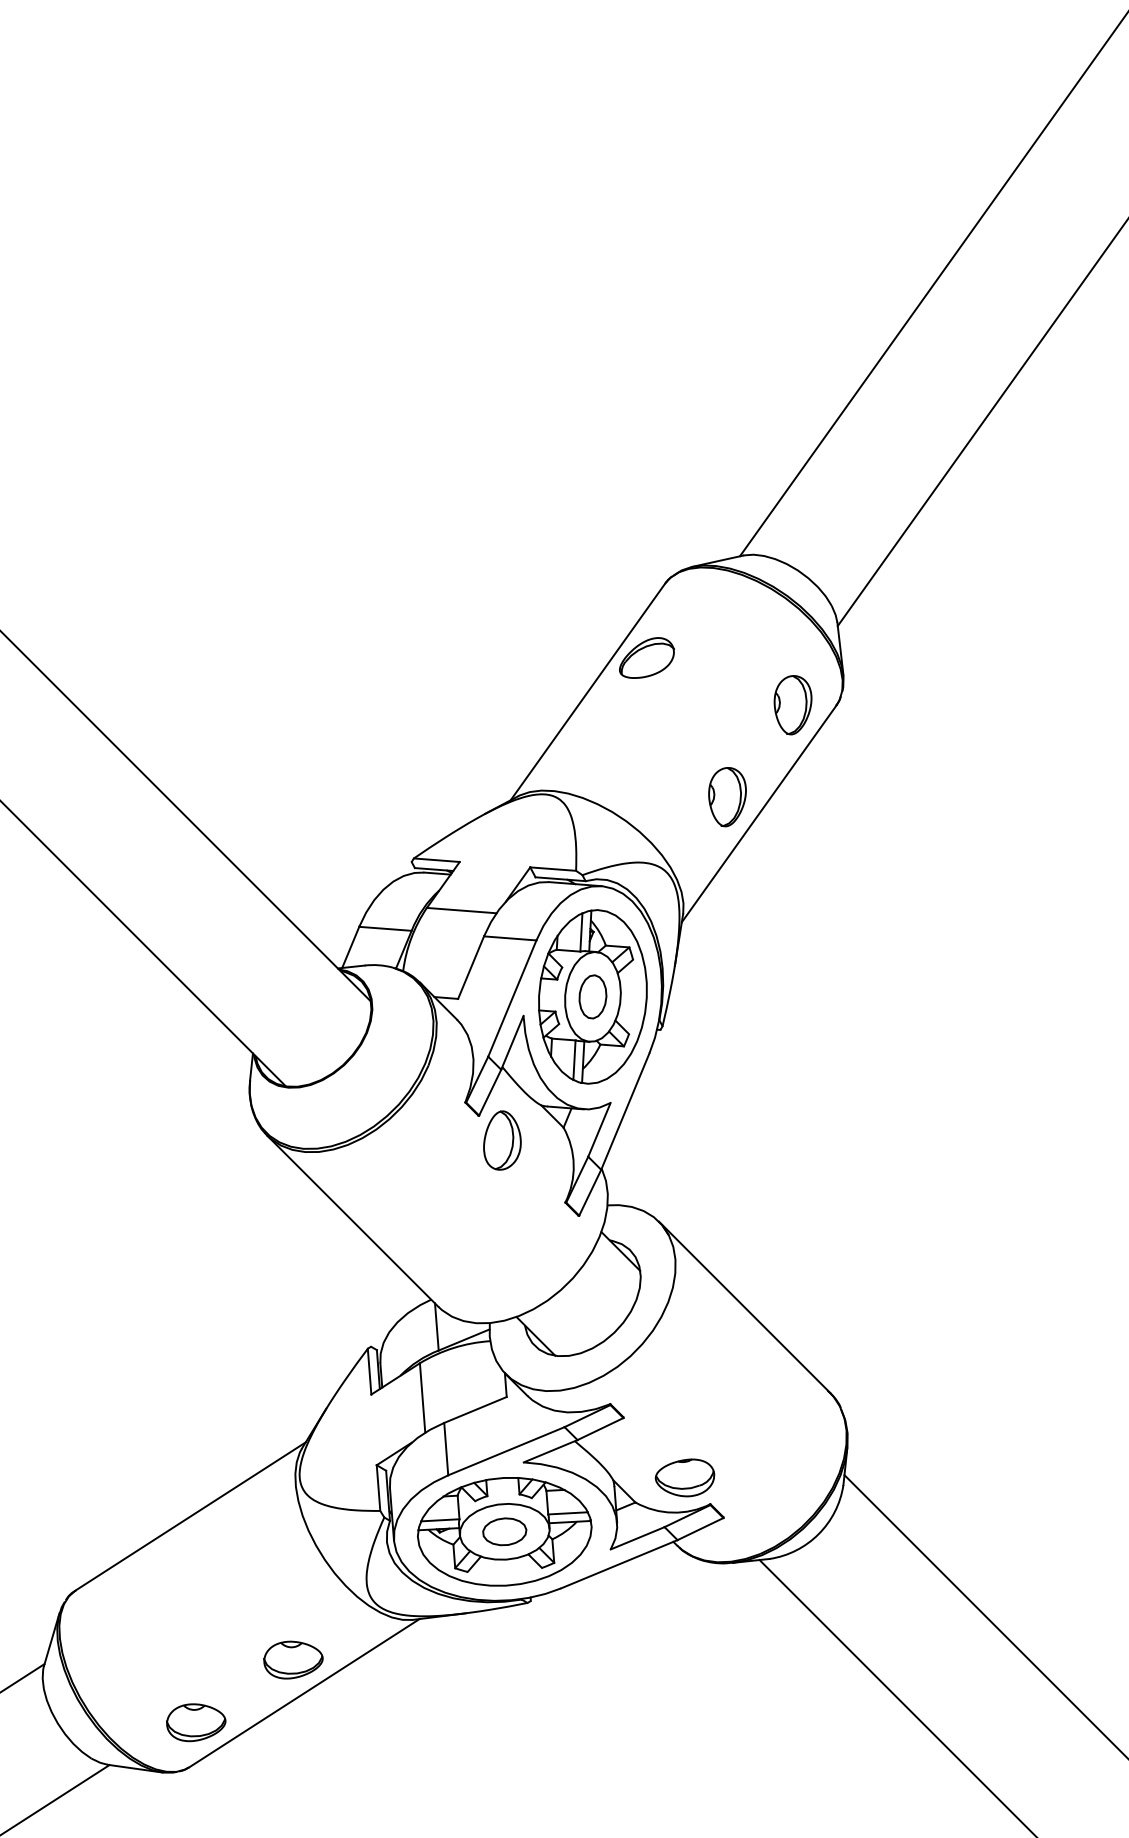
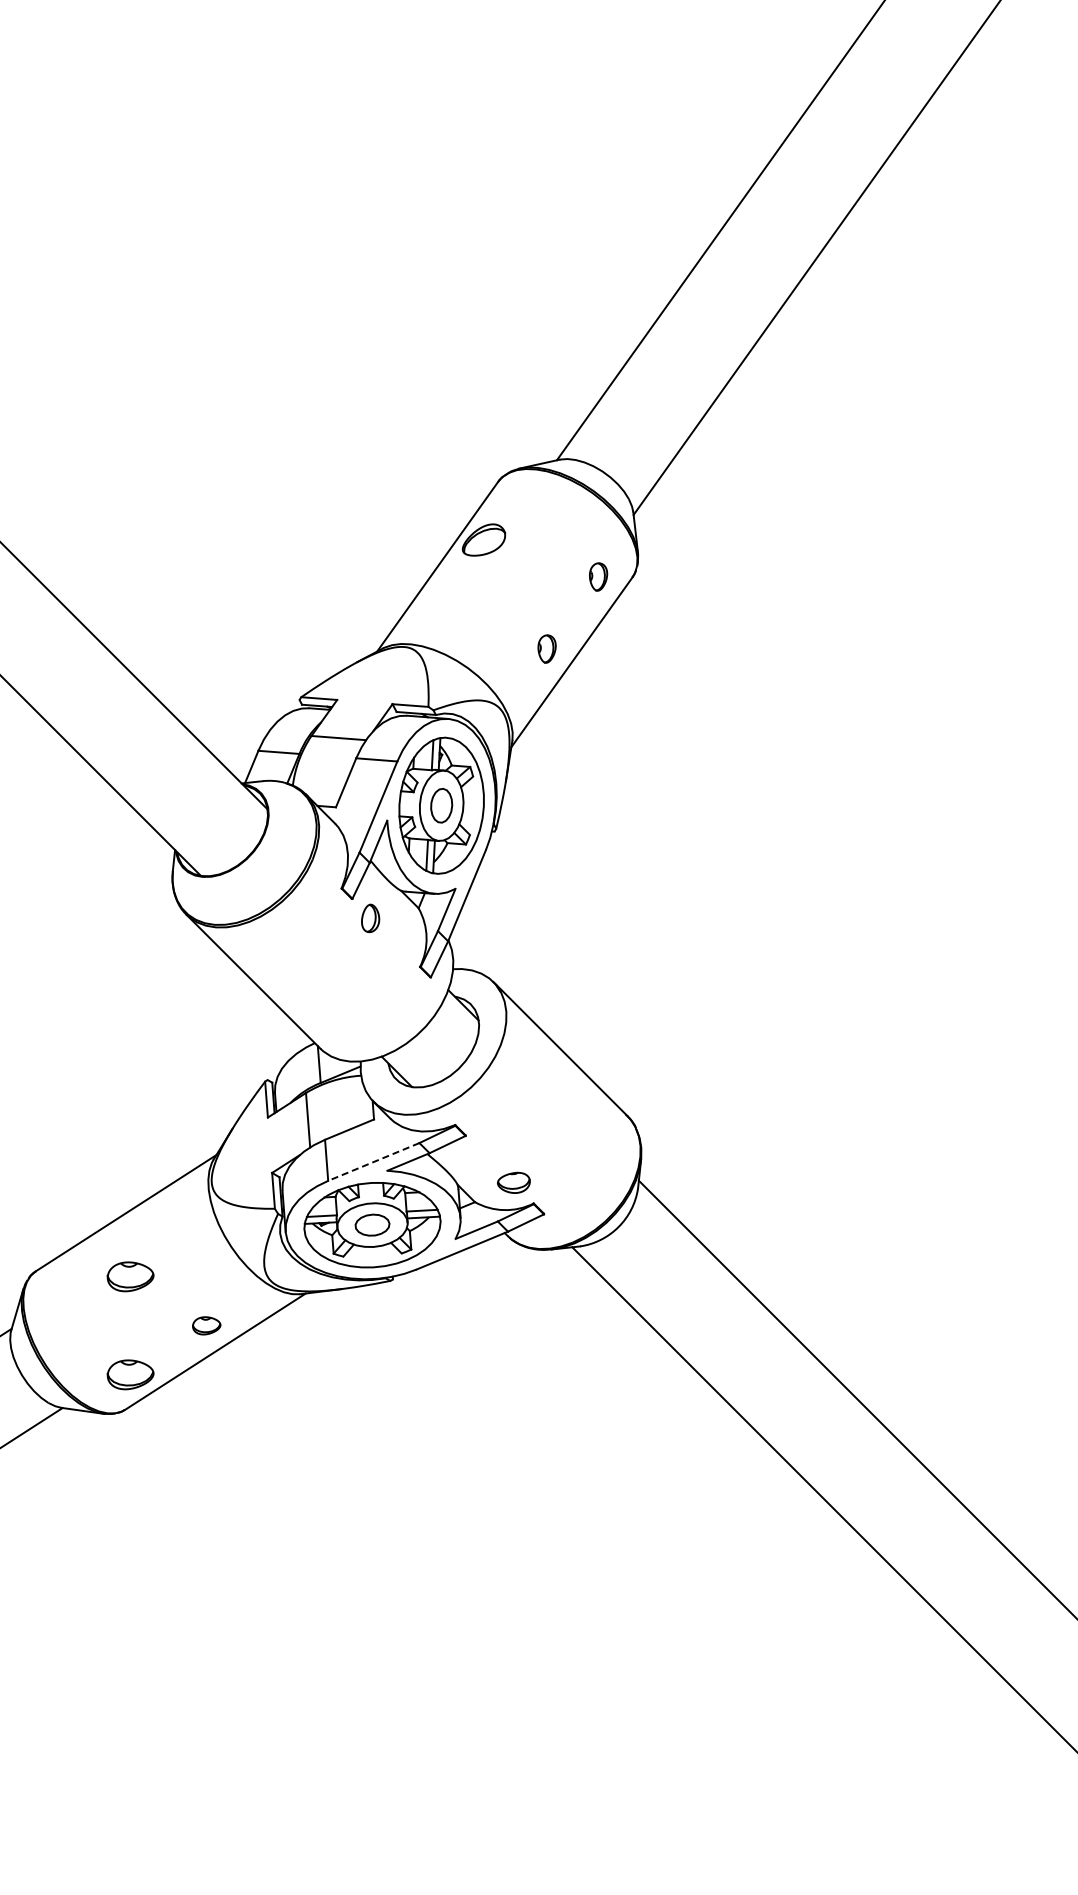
part: (792, 704) -> (598, 576), size x0.6
part: (726, 796) -> (546, 648), size x0.6
part: (502, 1140) -> (370, 918), size x0.6
line: (506, 1451) -> (373, 1162), solid -> dashed
part: (684, 1477) -> (513, 1182), size x0.7
part: (196, 1597) -> (130, 1276), added
part: (293, 1659) -> (206, 1325), size x0.6

